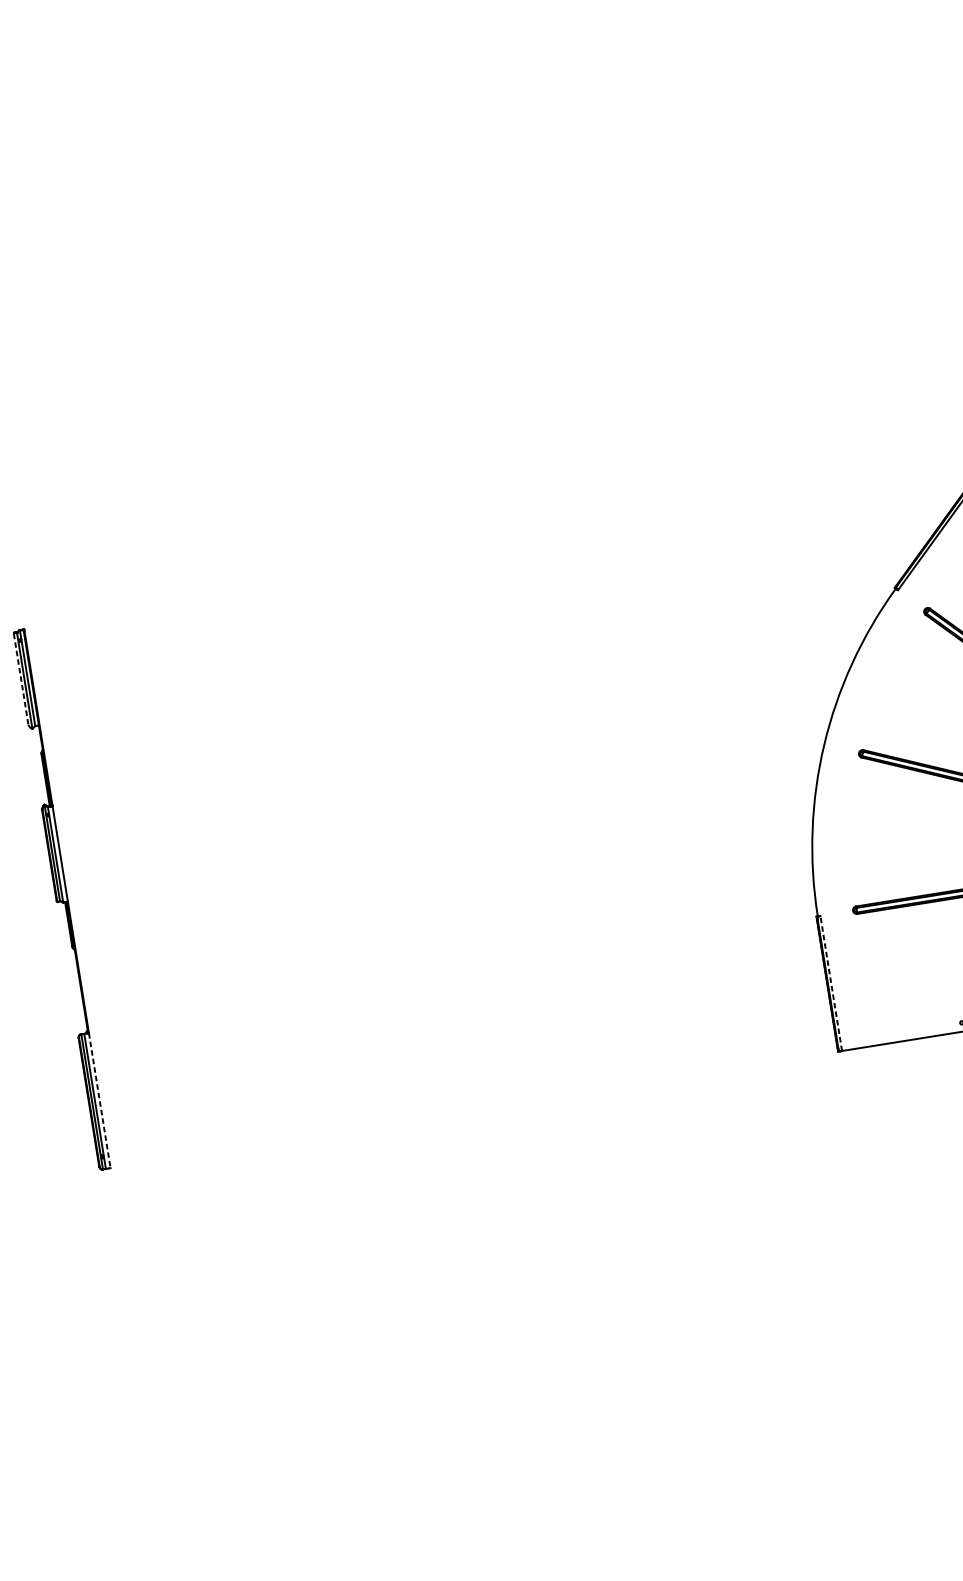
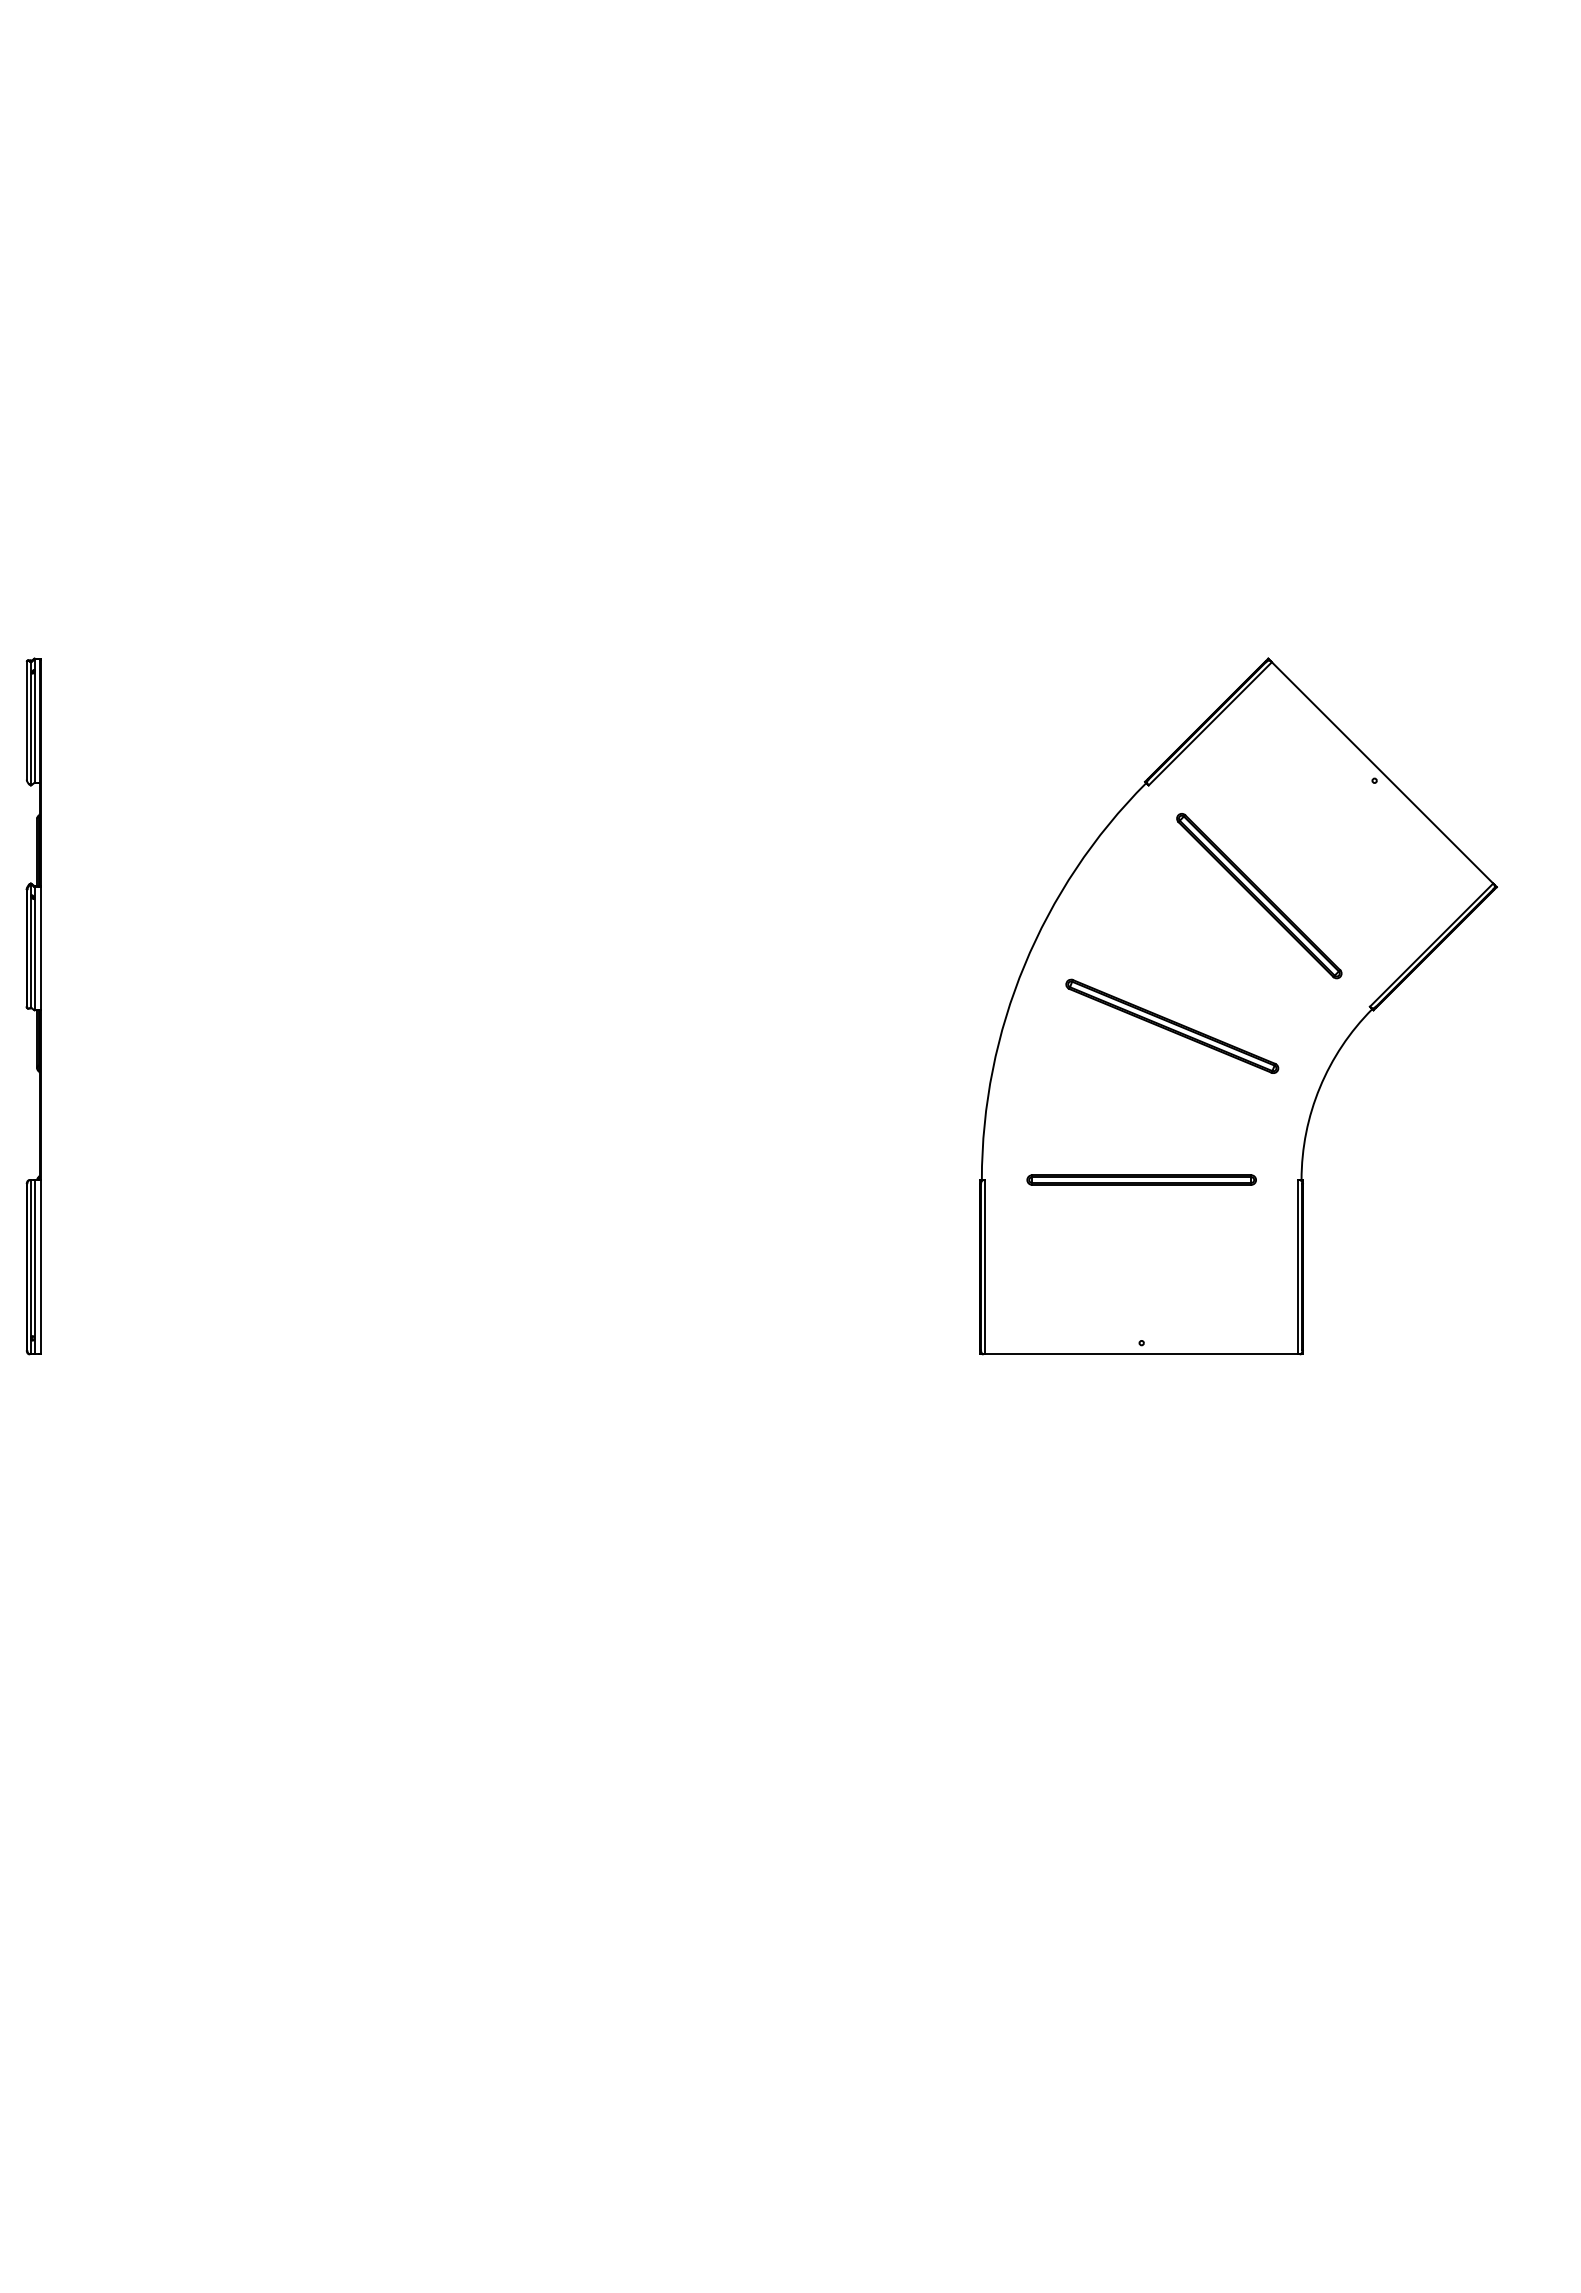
line: (20, 679) -> (26, 720), dashed -> solid
line: (831, 982) -> (985, 1266), dashed -> solid
line: (99, 1100) -> (40, 1267), dashed -> solid

